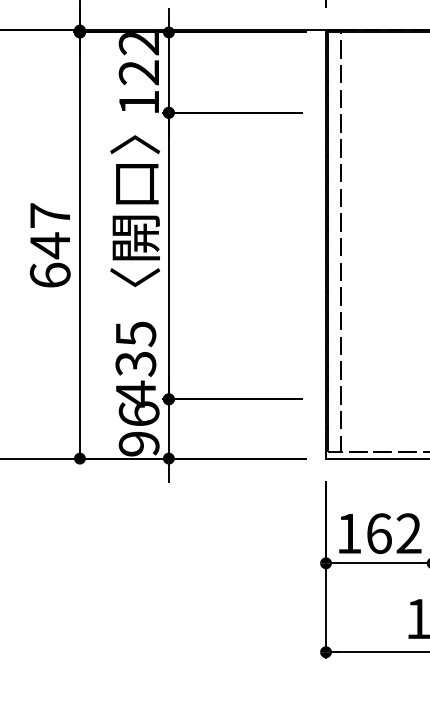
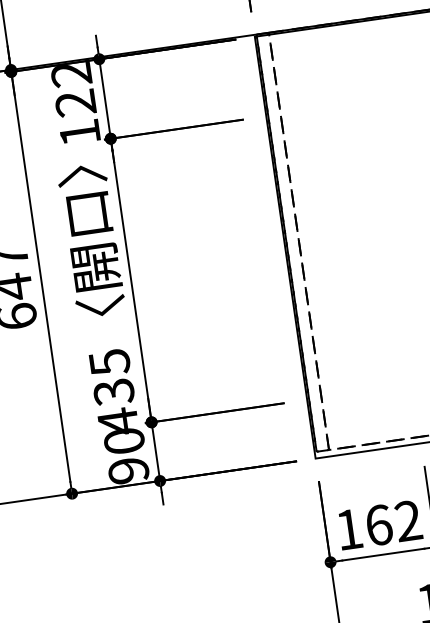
text: (138, 413) -> (123, 440), 96 -> 90

